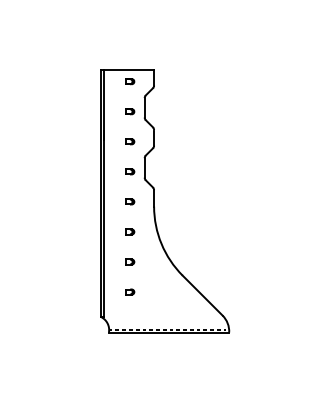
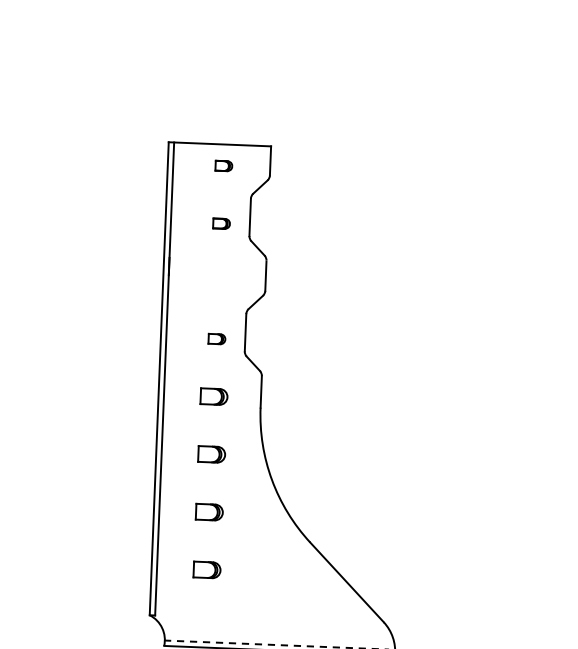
part: (130, 141) -> (220, 280), removed
part: (130, 201) -> (215, 396), size x1.6
part: (130, 231) -> (213, 453), size x1.6
part: (130, 261) -> (211, 511), size x1.6
part: (130, 291) -> (208, 568), size x1.6

